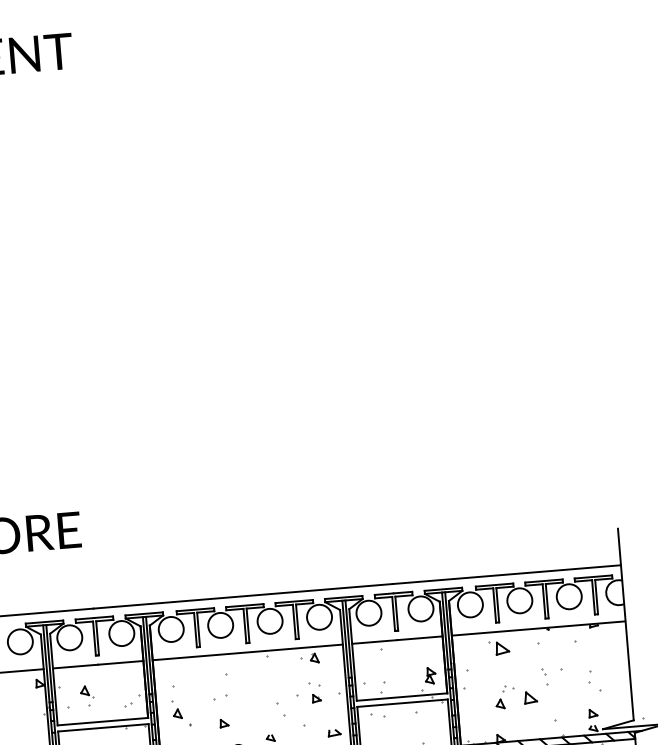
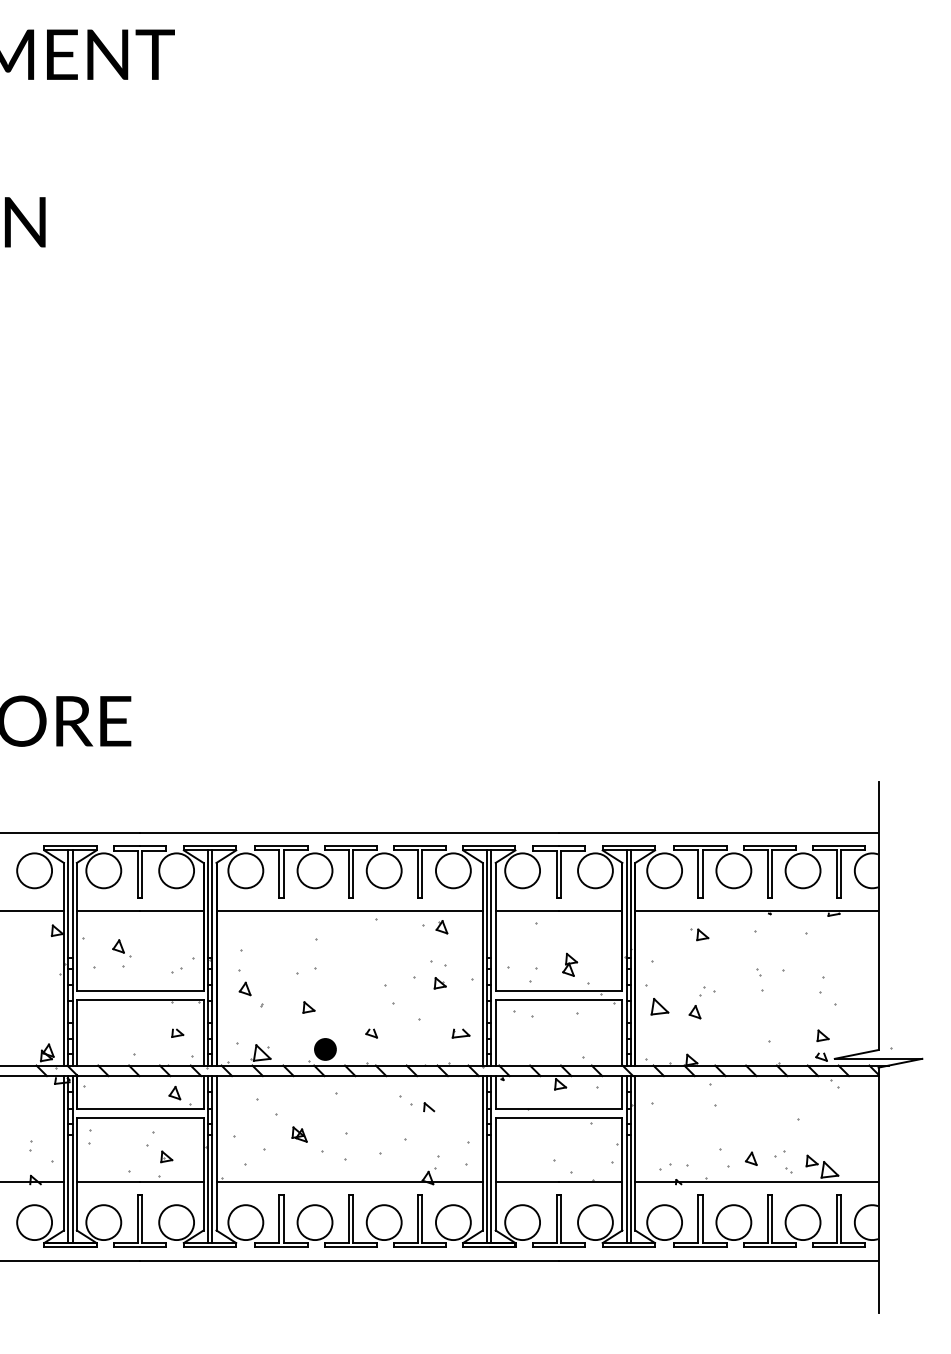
part: (499, 648) -> (699, 934), size x0.62
part: (430, 675) -> (570, 964), moved
part: (530, 697) -> (659, 1006), moved

